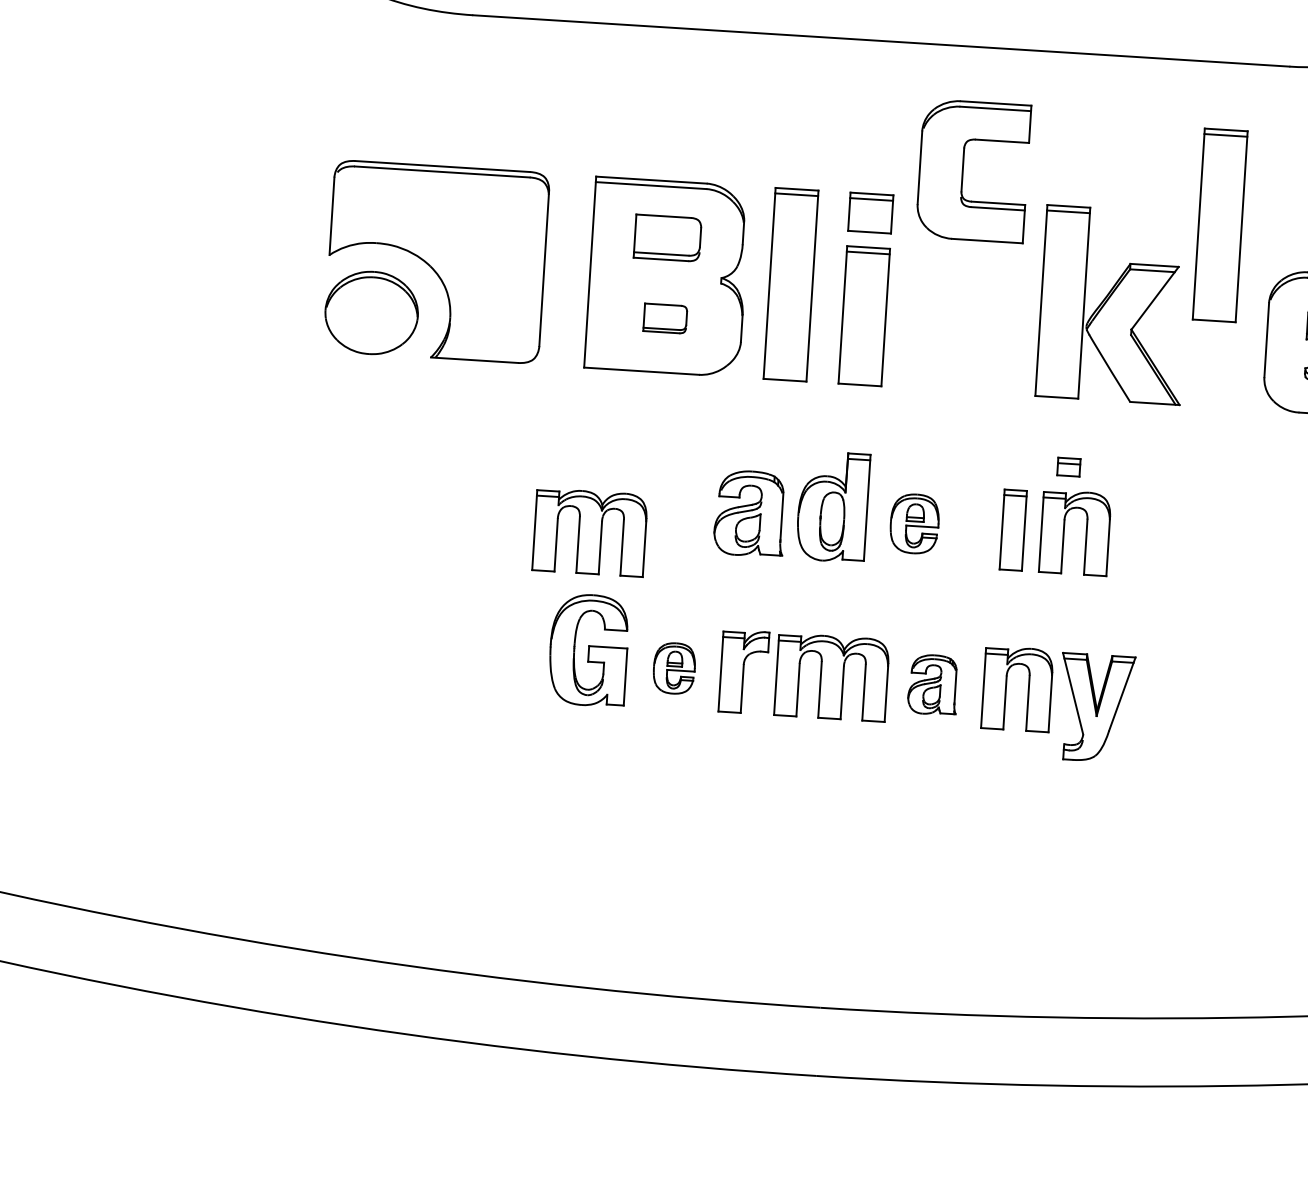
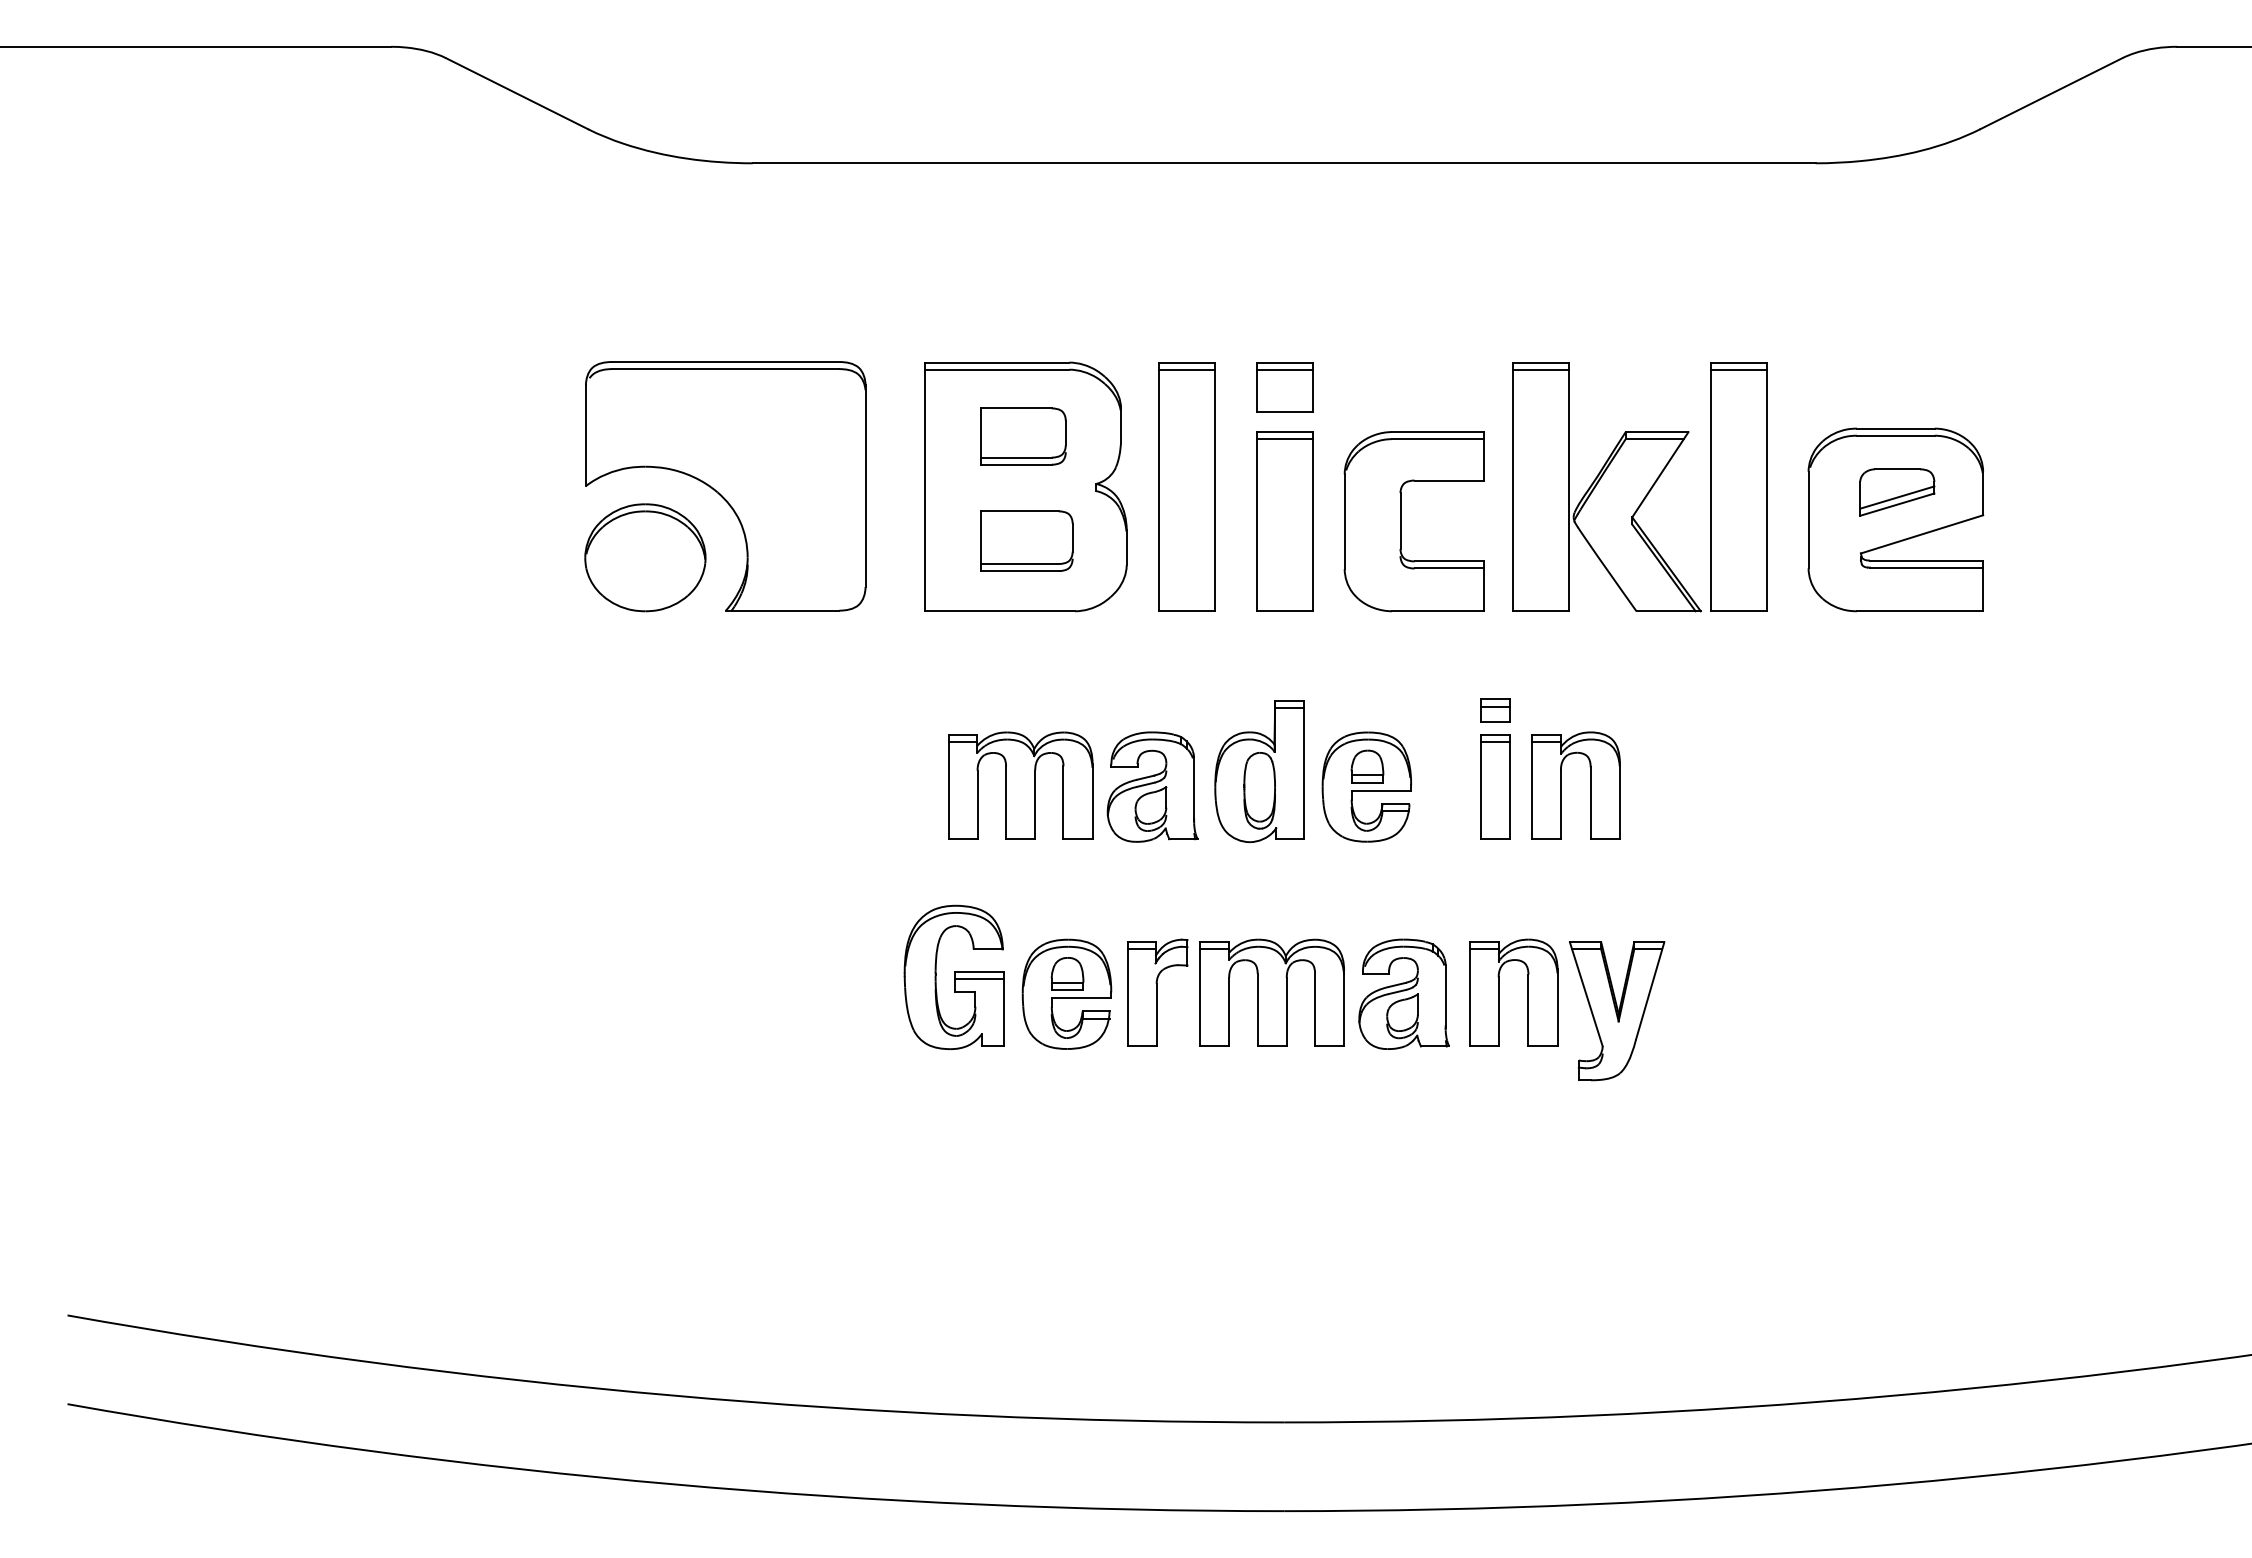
part: (963, 170) -> (1401, 521), moved
part: (1219, 225) -> (1738, 486), moved
part: (665, 318) -> (1026, 540), size x1.67
part: (1069, 466) -> (1495, 710), moved
part: (914, 523) -> (1366, 786), size x1.43
part: (590, 532) -> (1020, 785), moved
line: (607, 652) -> (979, 979), added
part: (674, 667) -> (1066, 993), size x1.67
part: (932, 684) -> (1403, 993), size x1.43

